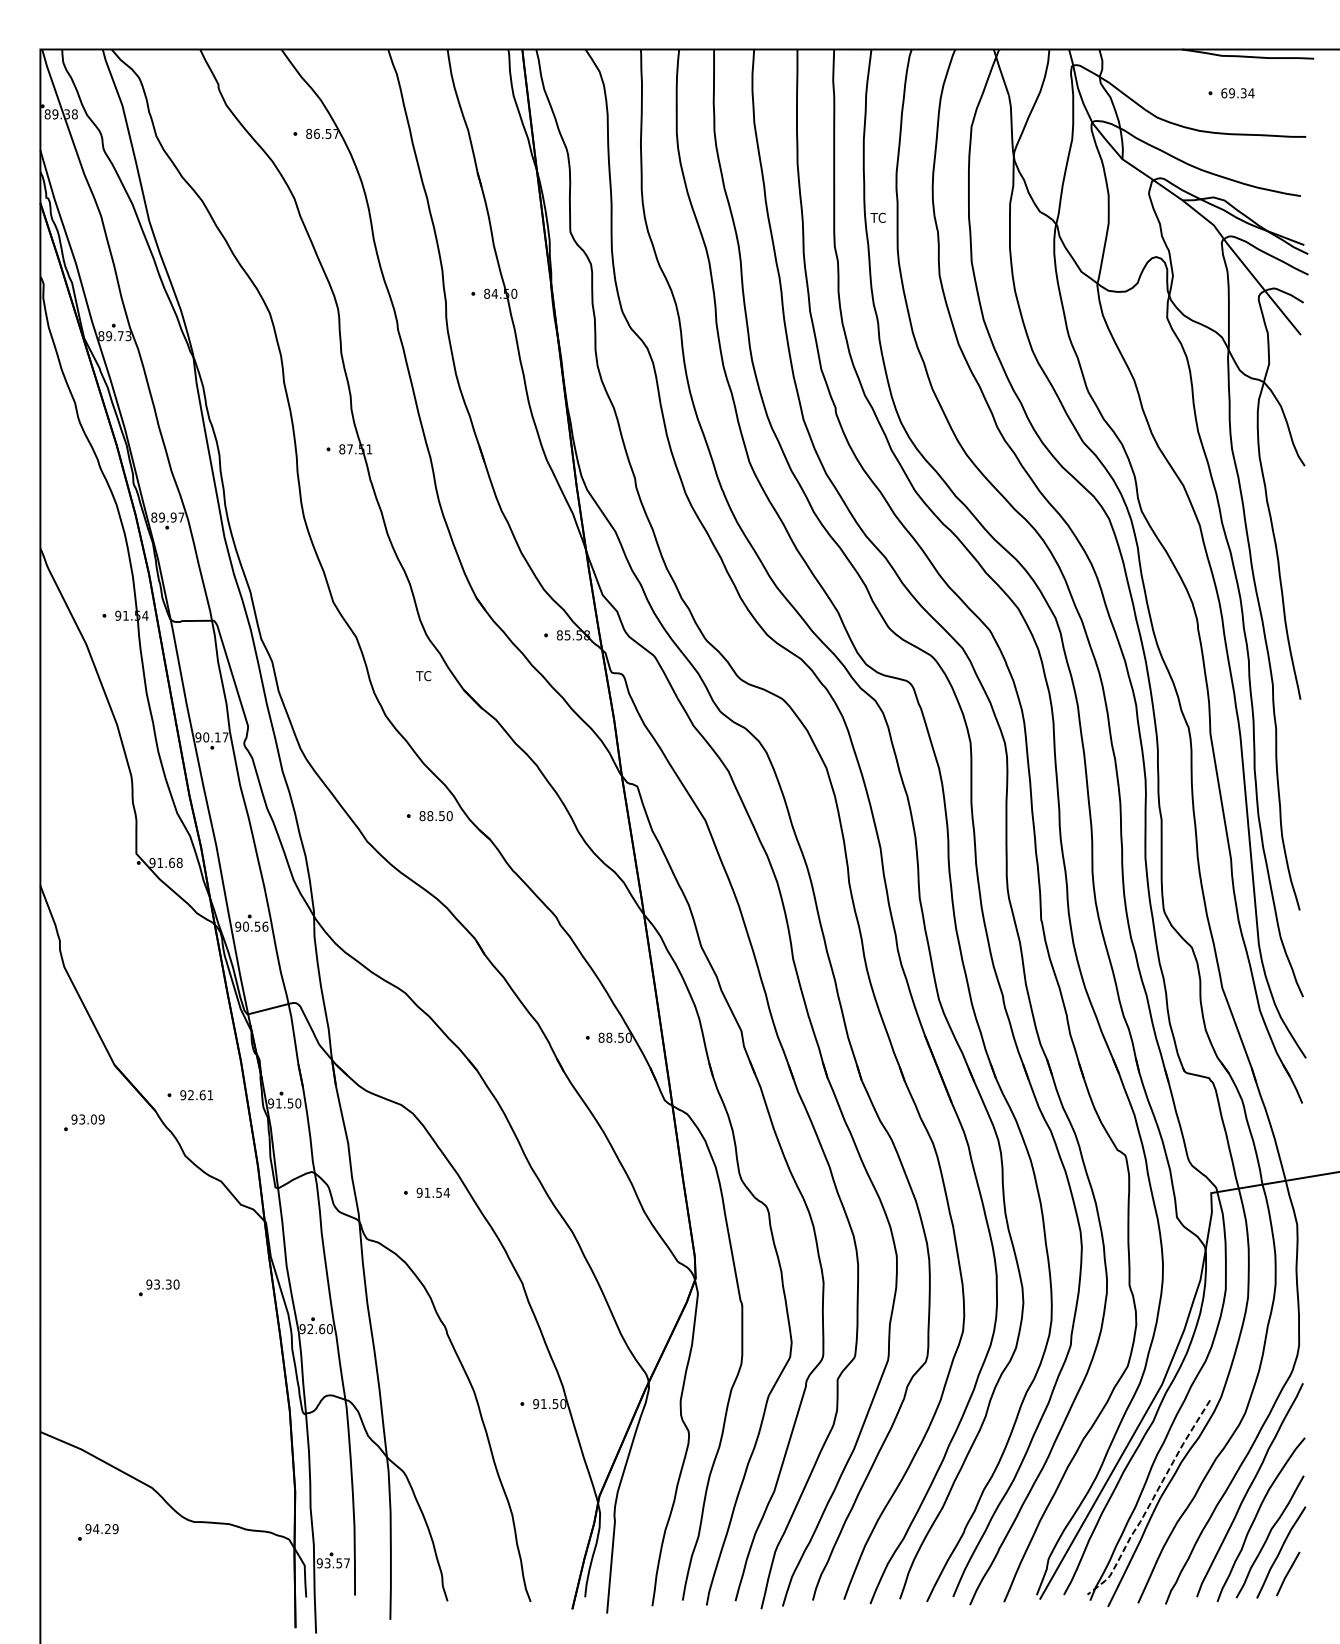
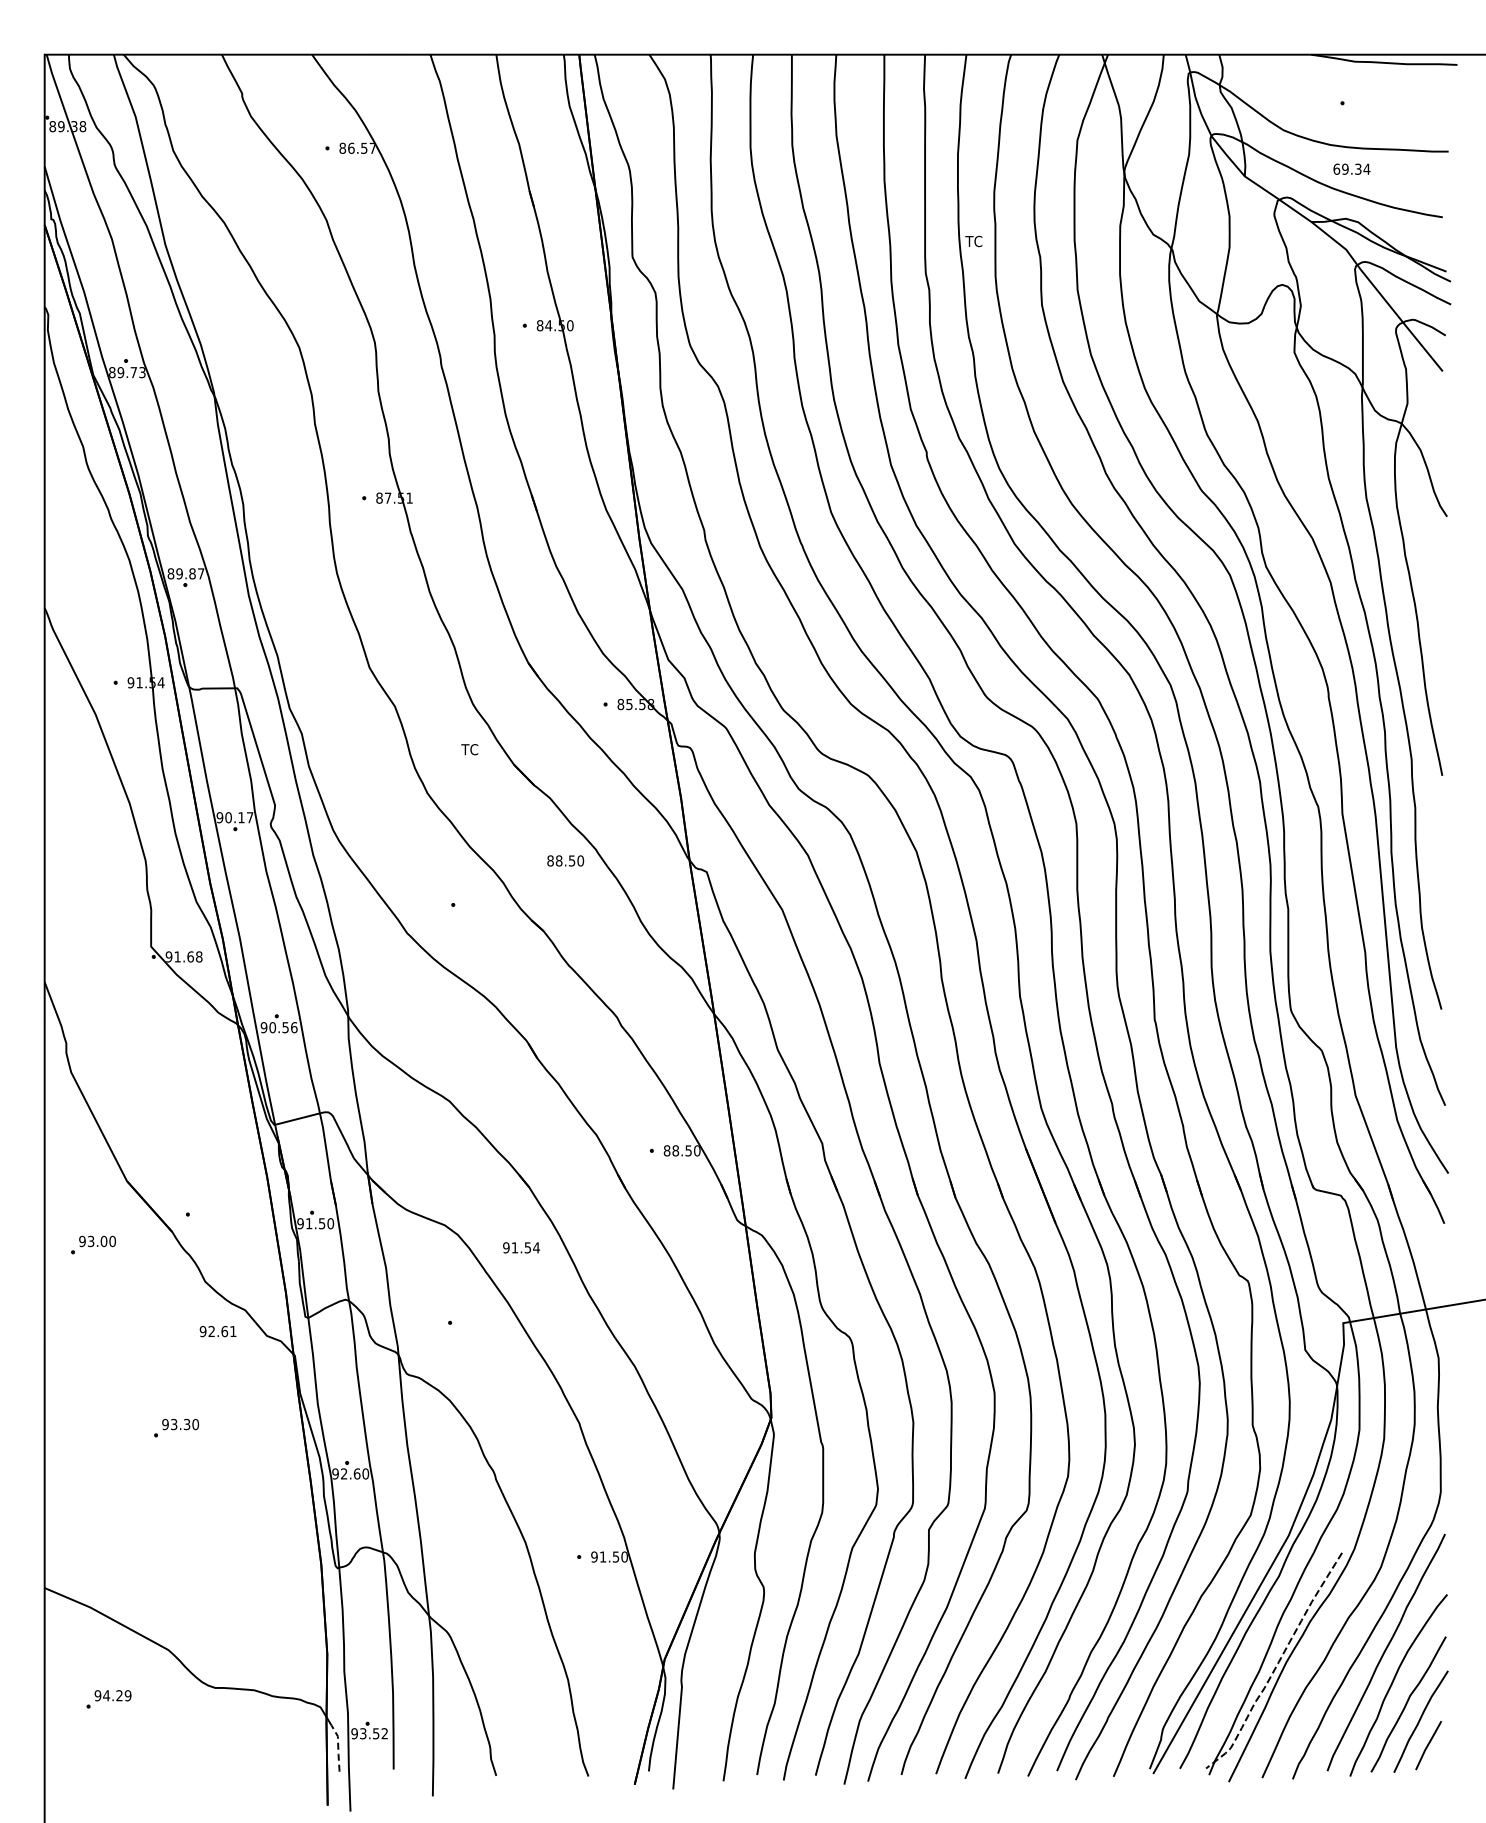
text: (1237, 92) -> (1351, 168), moved
text: (173, 517) -> (192, 573), 89.97 -> 89.87
text: (436, 815) -> (565, 860), moved
text: (196, 1095) -> (217, 1331), moved
text: (101, 1119) -> (112, 1241), 93.09 -> 93.00
text: (433, 1192) -> (521, 1247), moved
text: (346, 1563) -> (384, 1733), 93.57 -> 93.52
line: (305, 1575) -> (338, 1747), solid -> dashed

